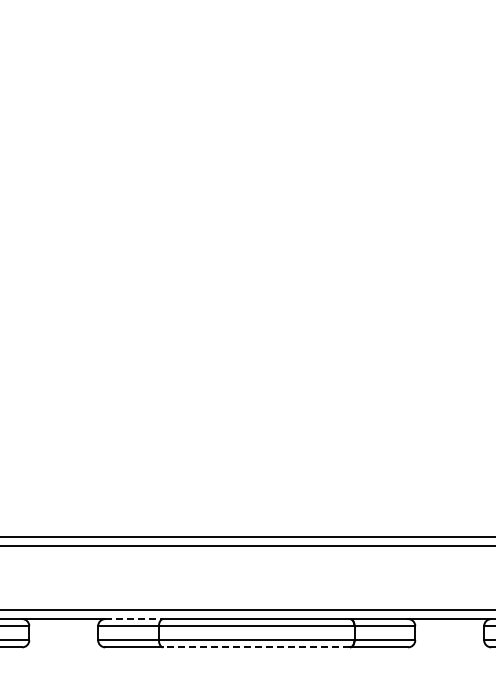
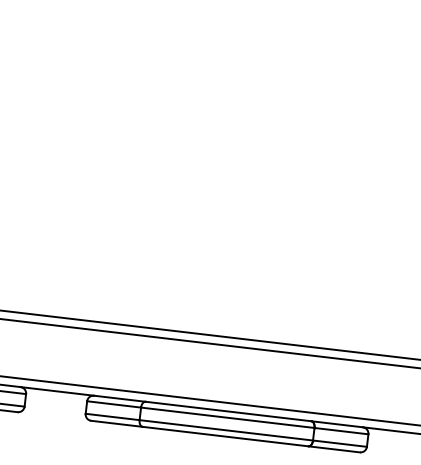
line: (134, 619) -> (120, 399), dashed -> solid
line: (256, 647) -> (225, 436), dashed -> solid

